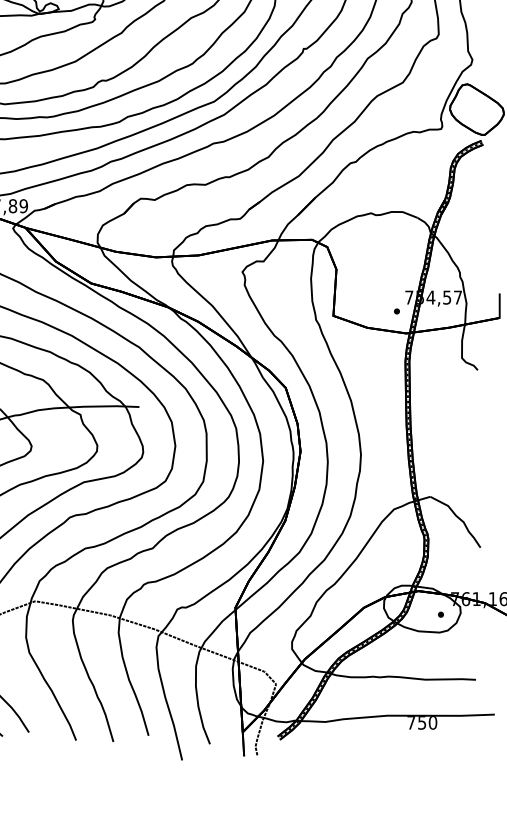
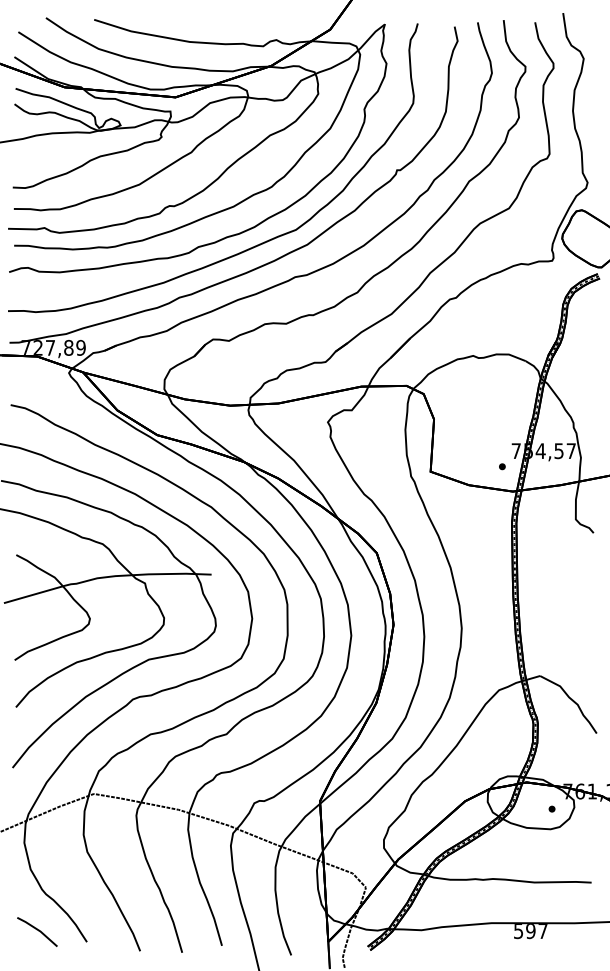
text: (421, 723) -> (530, 931), 750 -> 597

